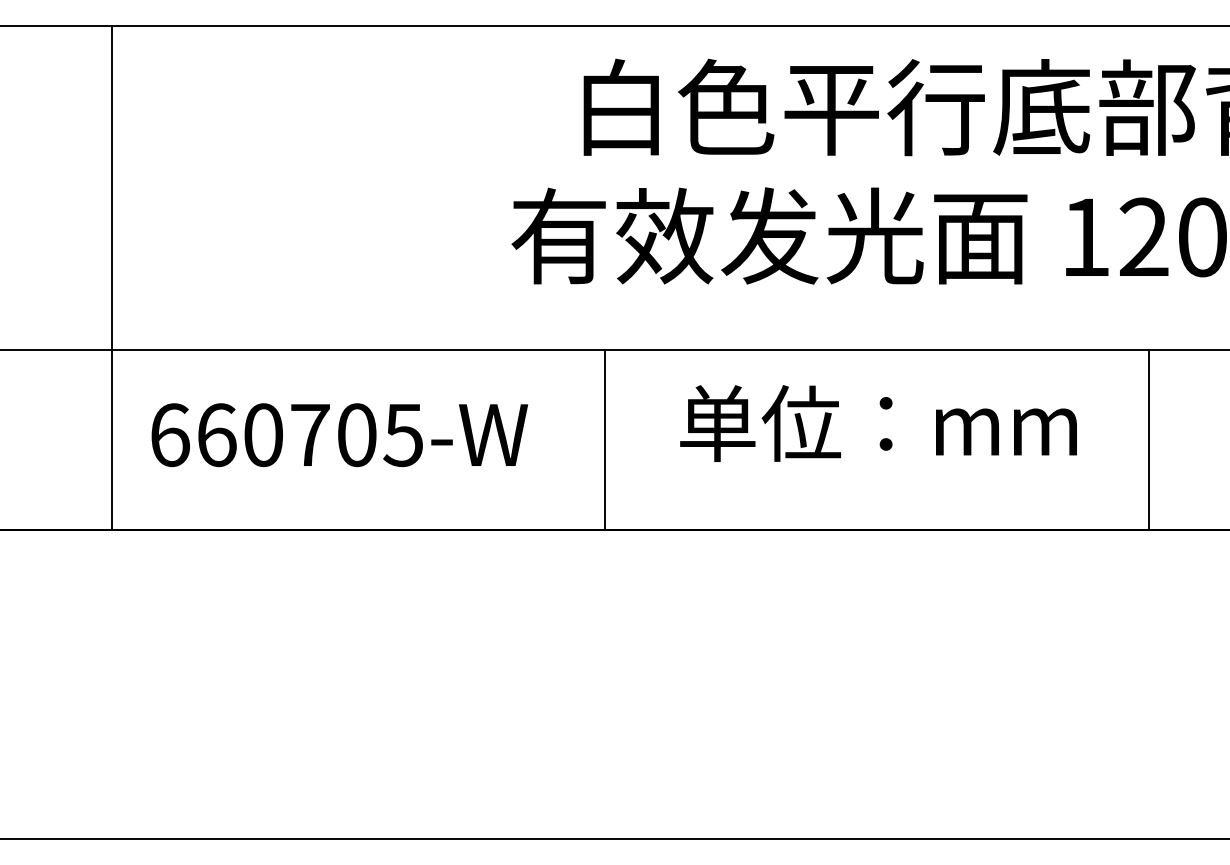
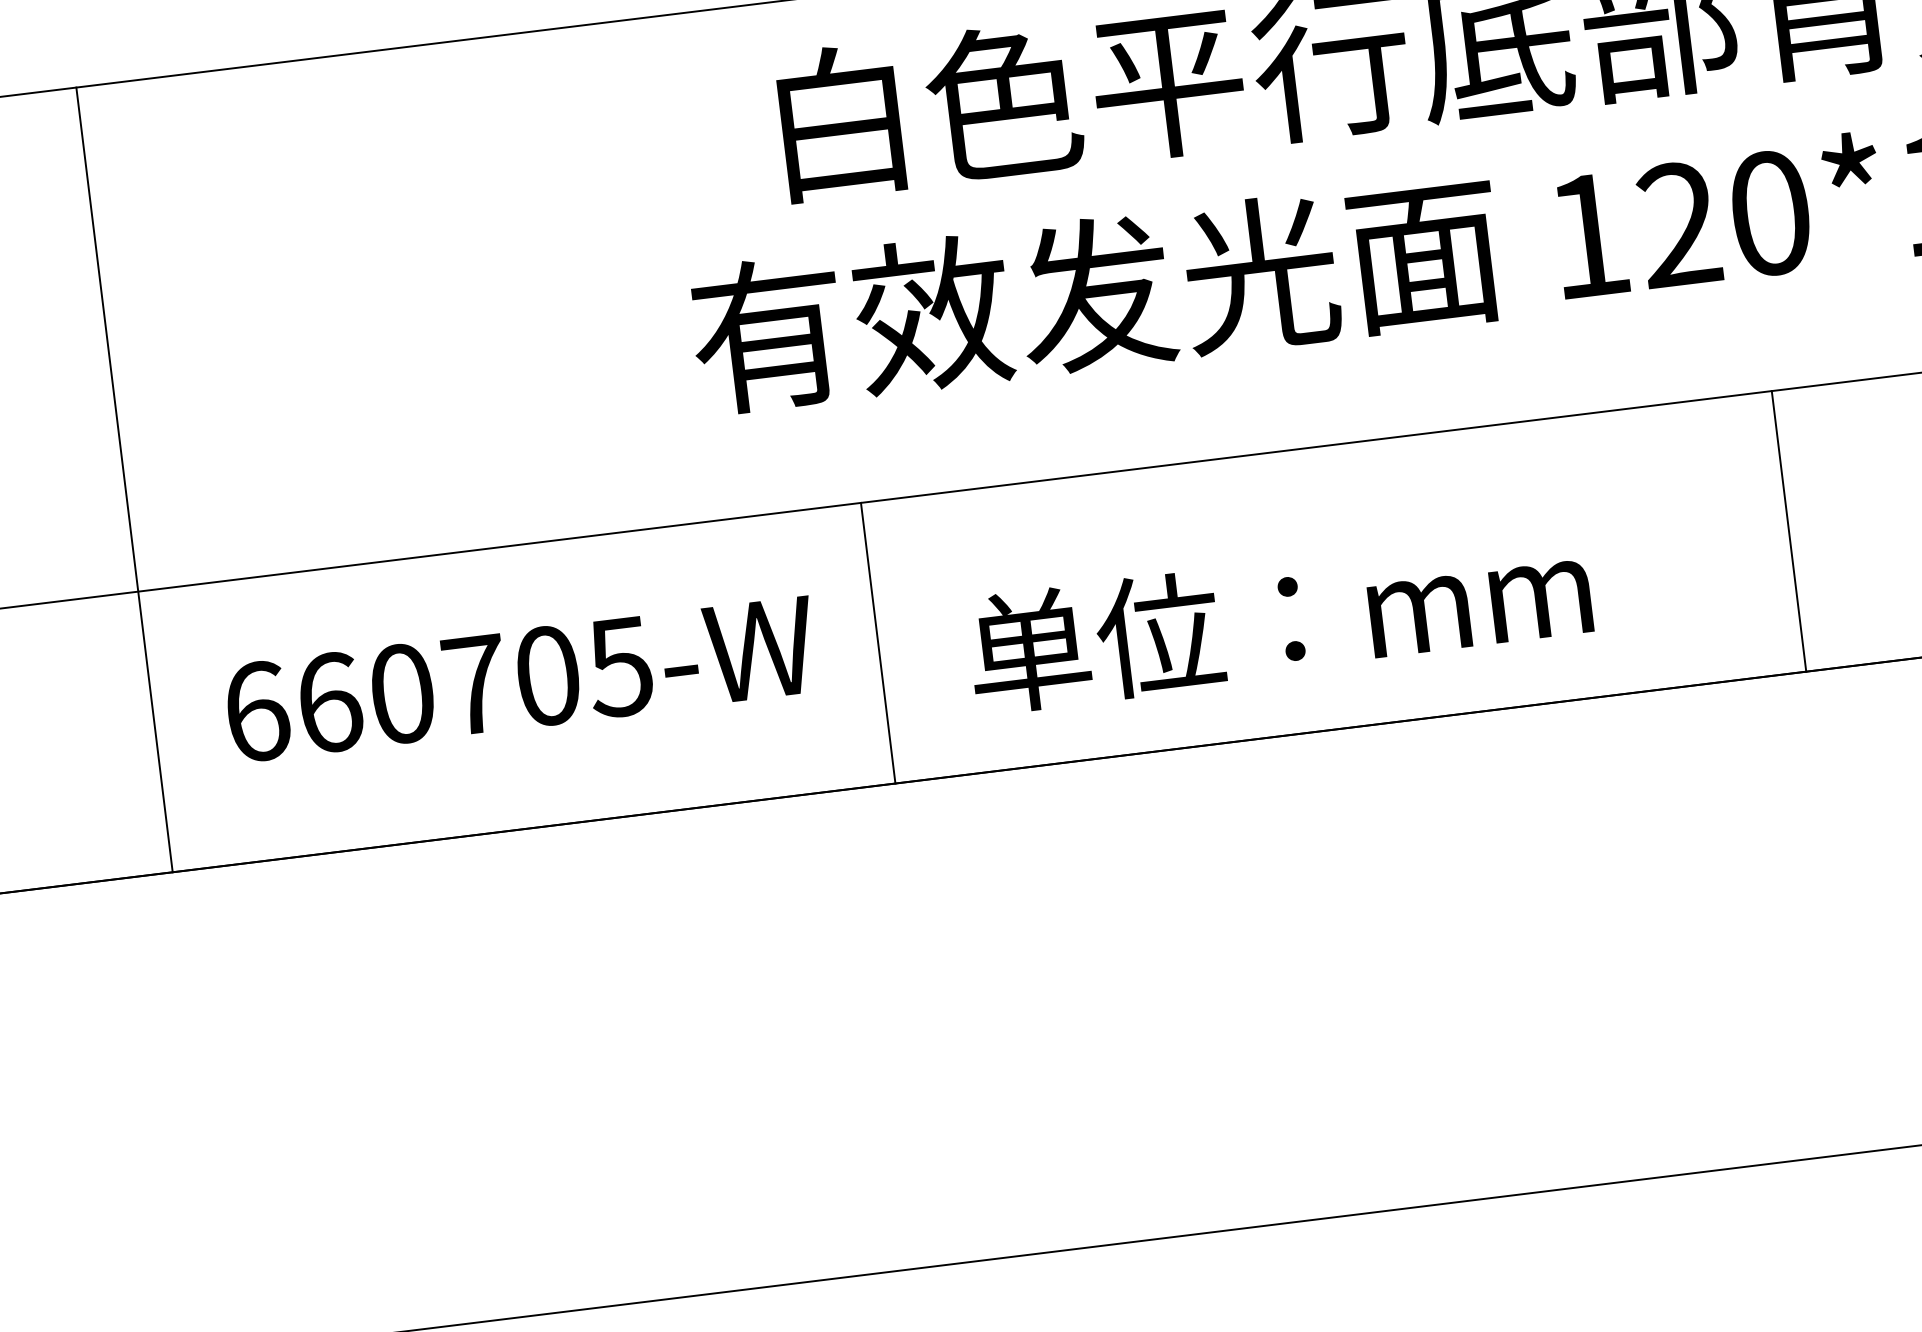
line: (112, 278) -> (124, 480), moved
text: (878, 423) -> (1279, 619), moved
text: (339, 435) -> (520, 679), moved
line: (1148, 439) -> (1788, 530), moved

